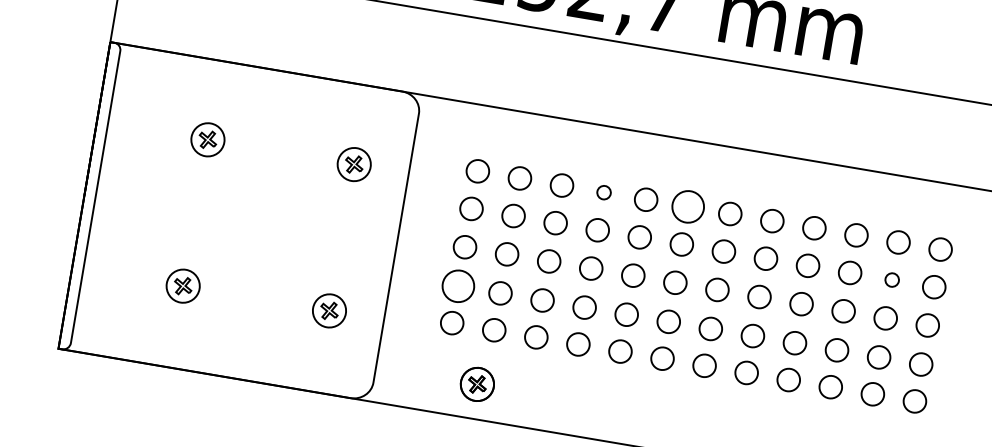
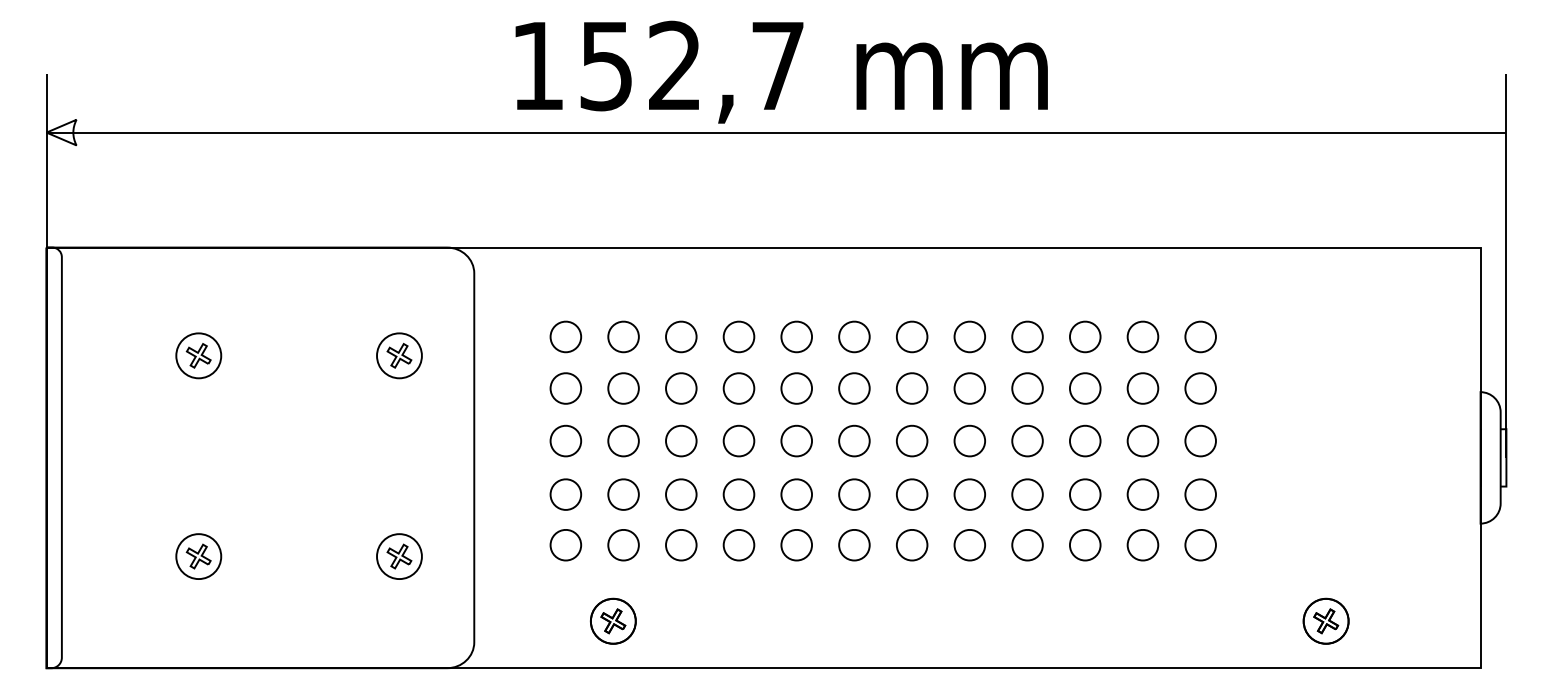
part: (603, 192) -> (738, 336), size x1.67
part: (688, 206) -> (854, 336), size x0.71
part: (891, 280) -> (1142, 388), size x1.67
part: (458, 286) -> (565, 494), size x0.71

